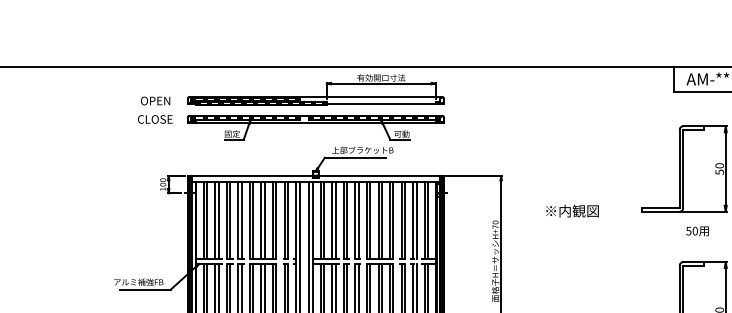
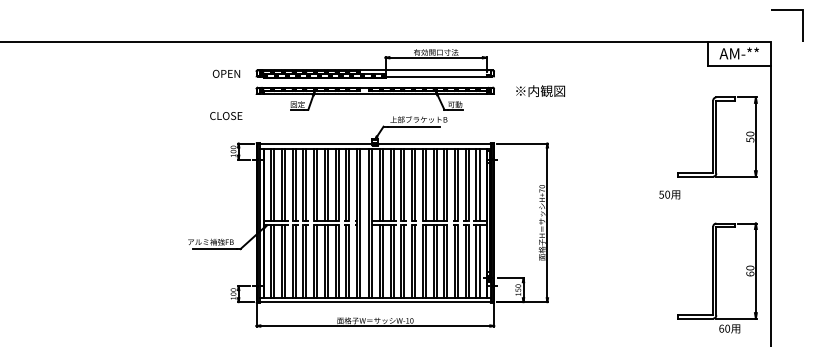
text: (155, 118) -> (226, 115), moved
text: (572, 210) -> (540, 90), moved
text: (697, 230) -> (669, 194), moved

